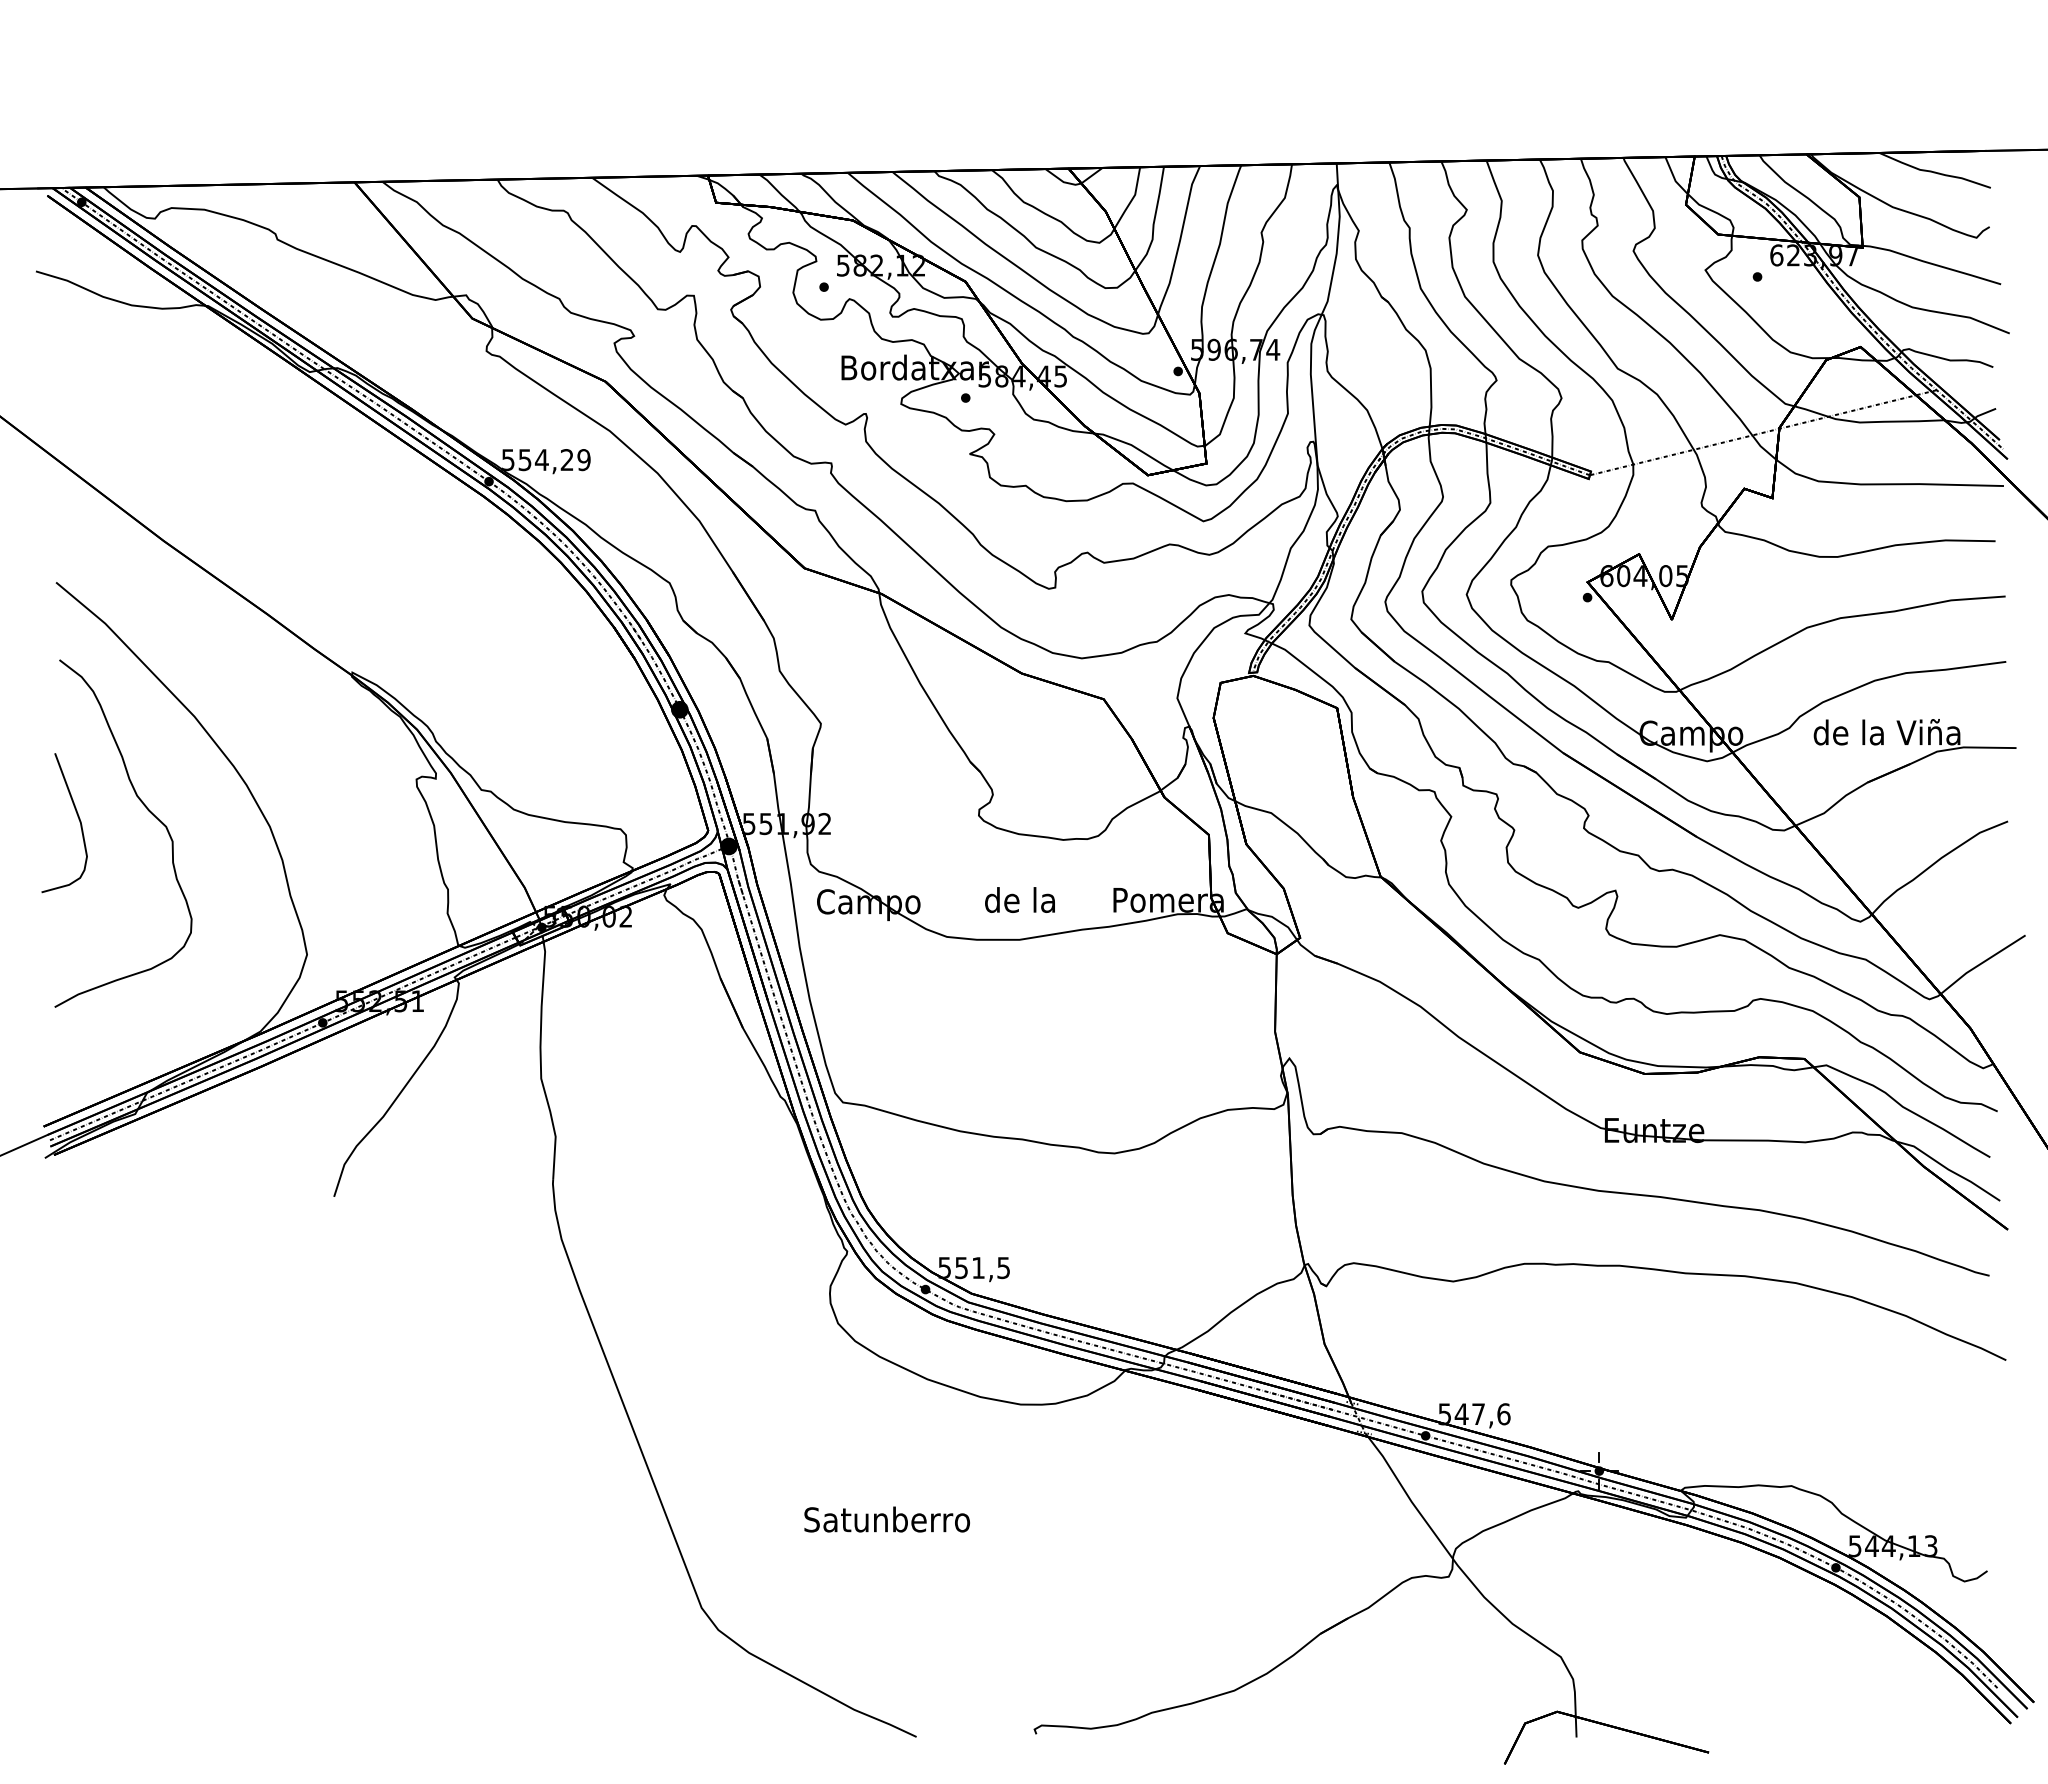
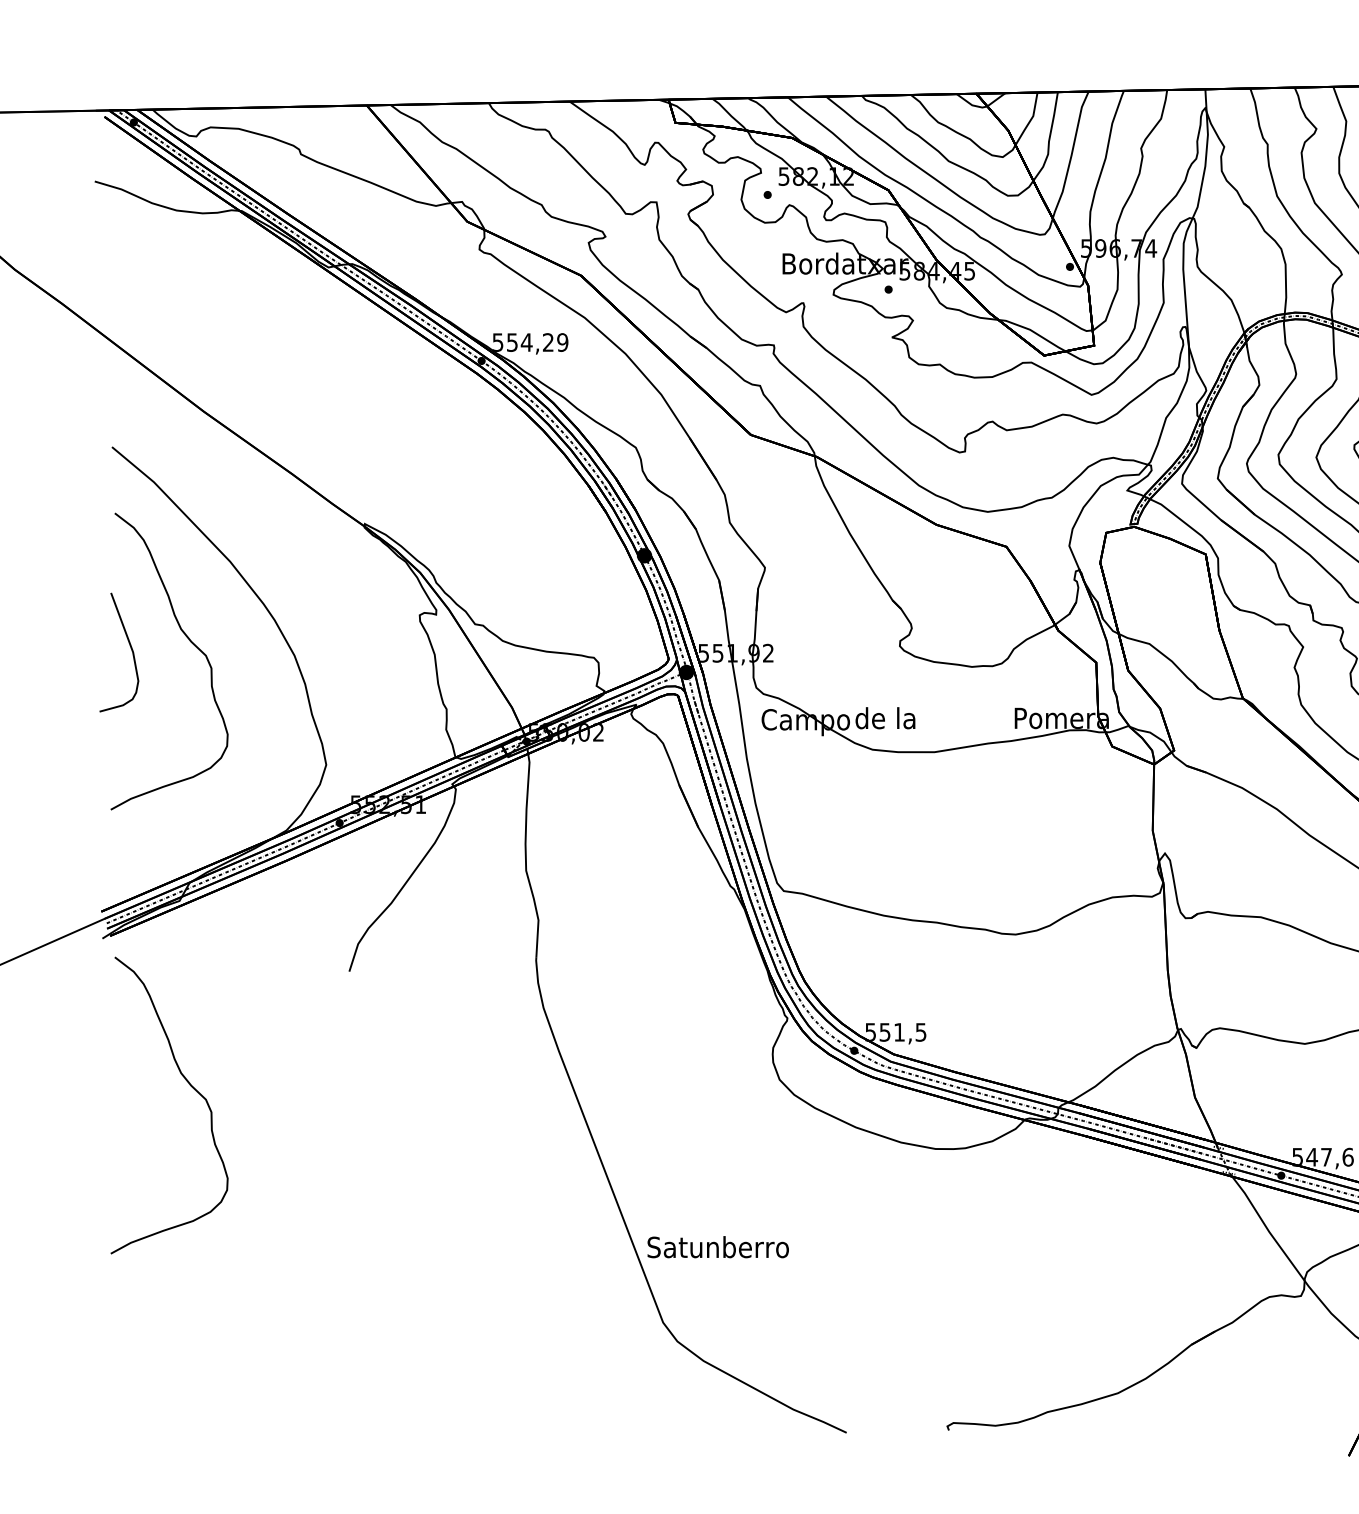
text: (1019, 899) -> (885, 717), moved
curve: (147, 1330) -> (190, 1085), added
text: (886, 1519) -> (717, 1247), moved

